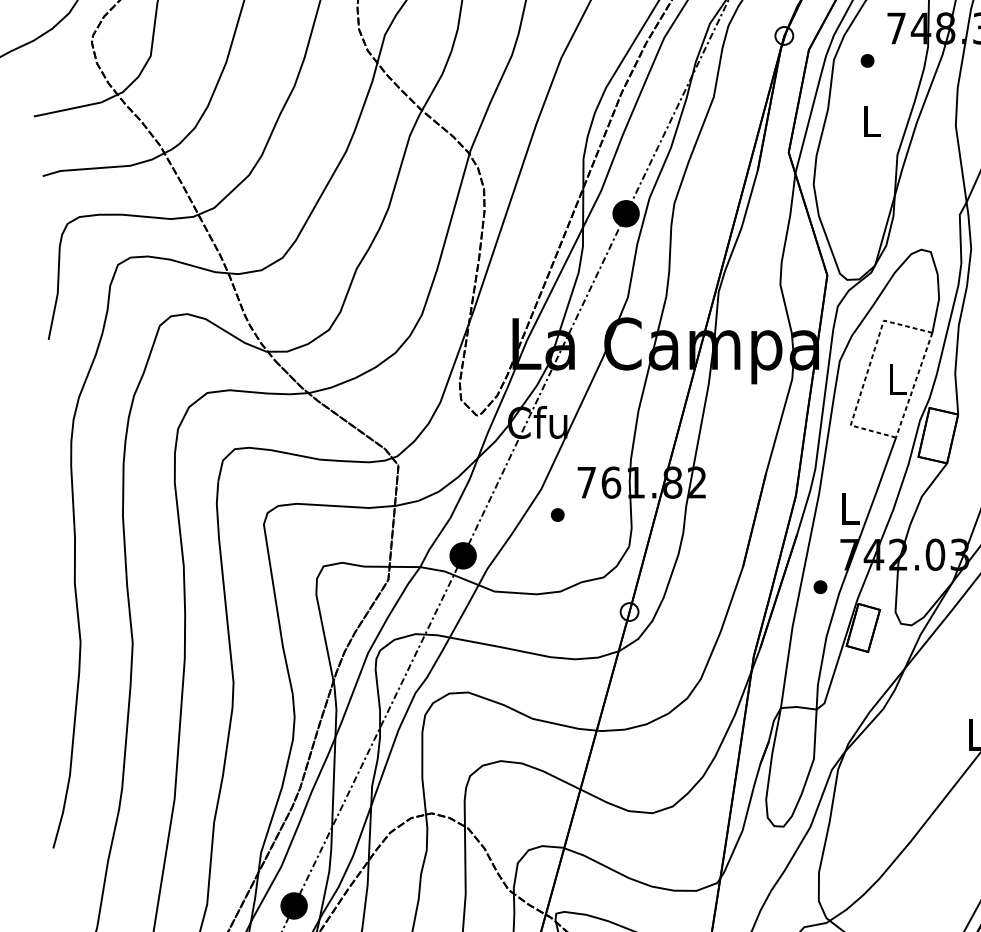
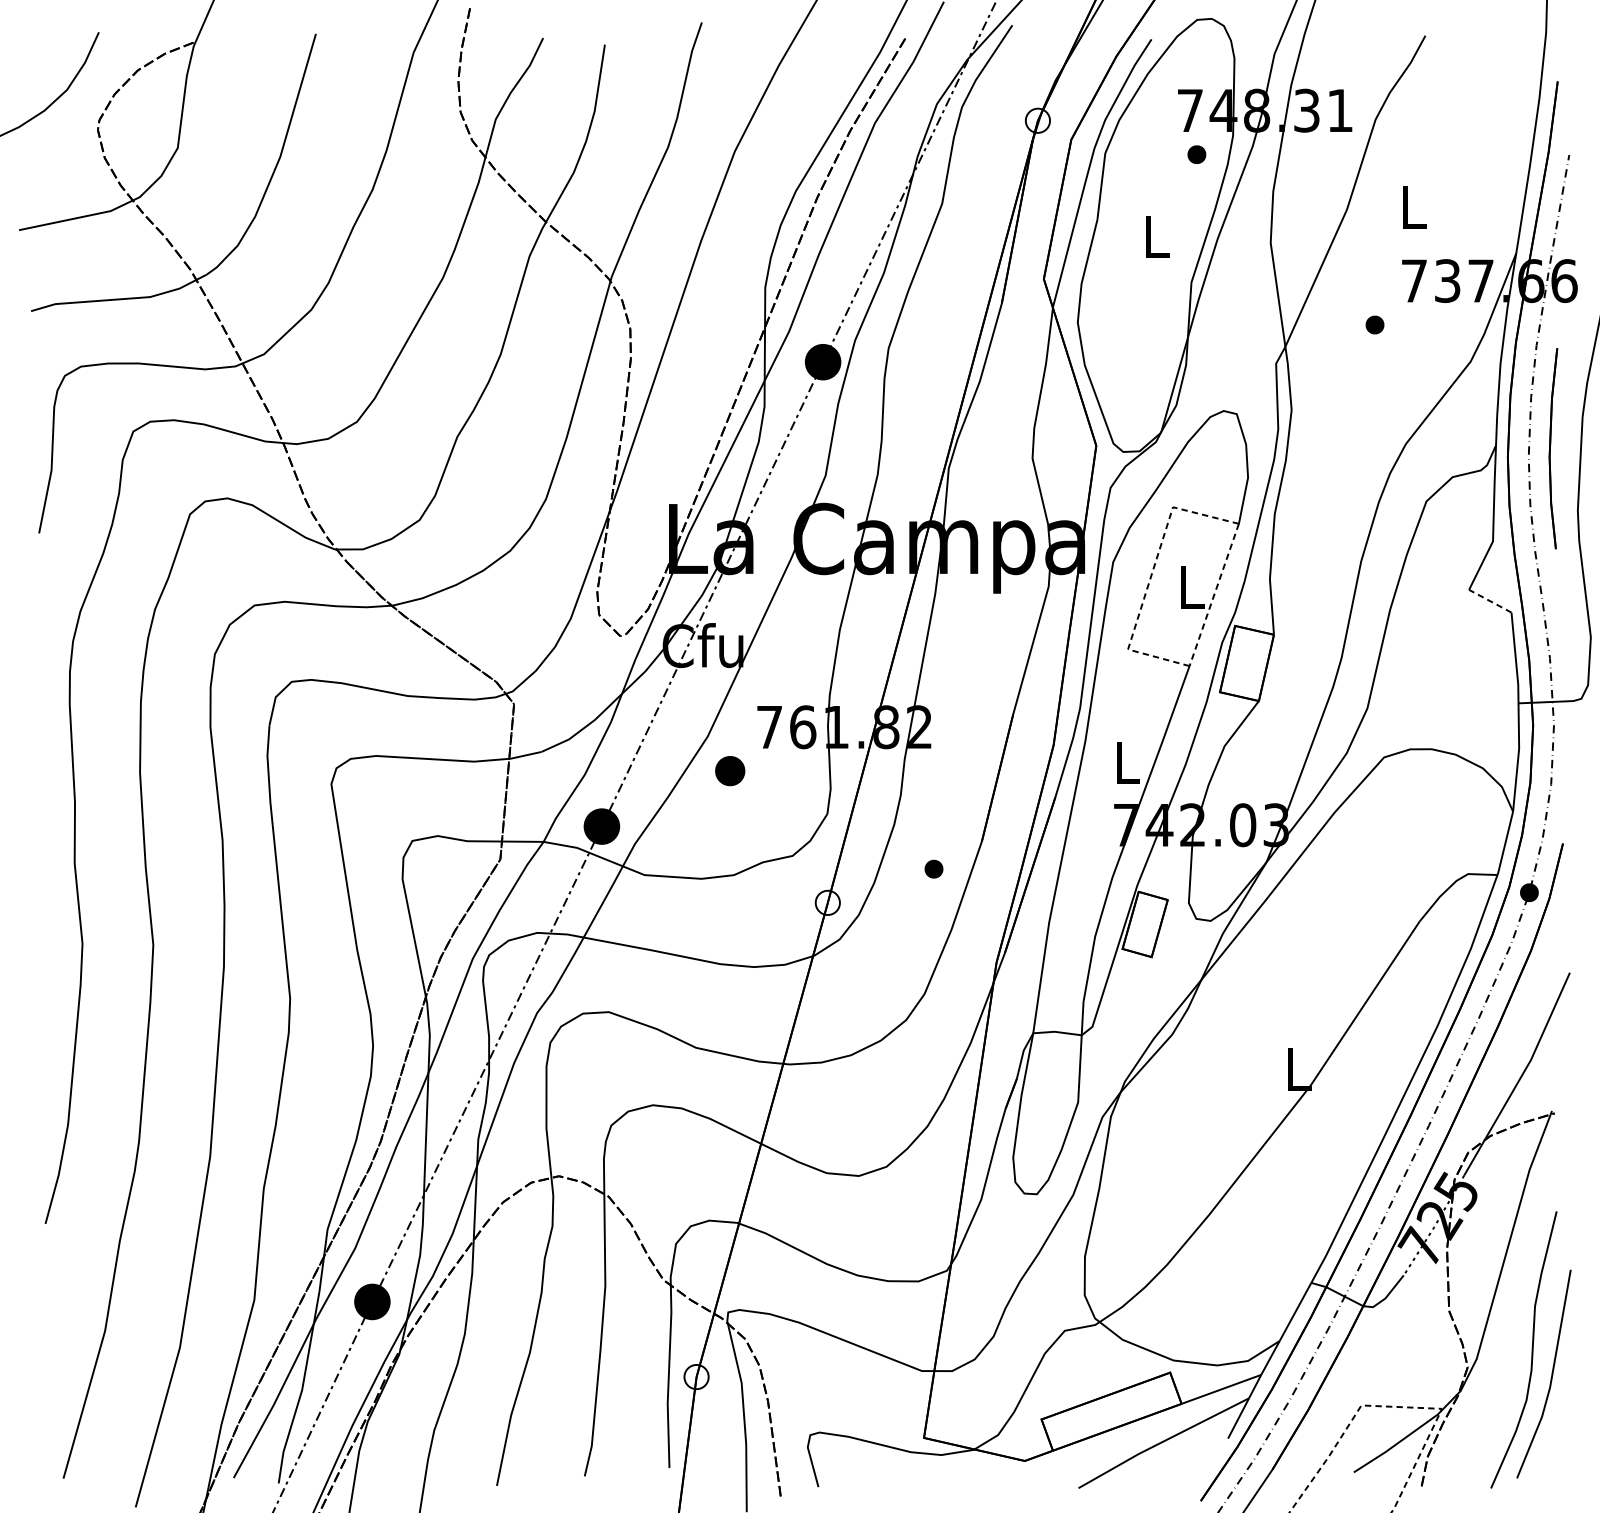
part: (867, 60) -> (1196, 154), moved
part: (557, 515) -> (730, 771), size x1.6
part: (820, 586) -> (933, 868), moved

